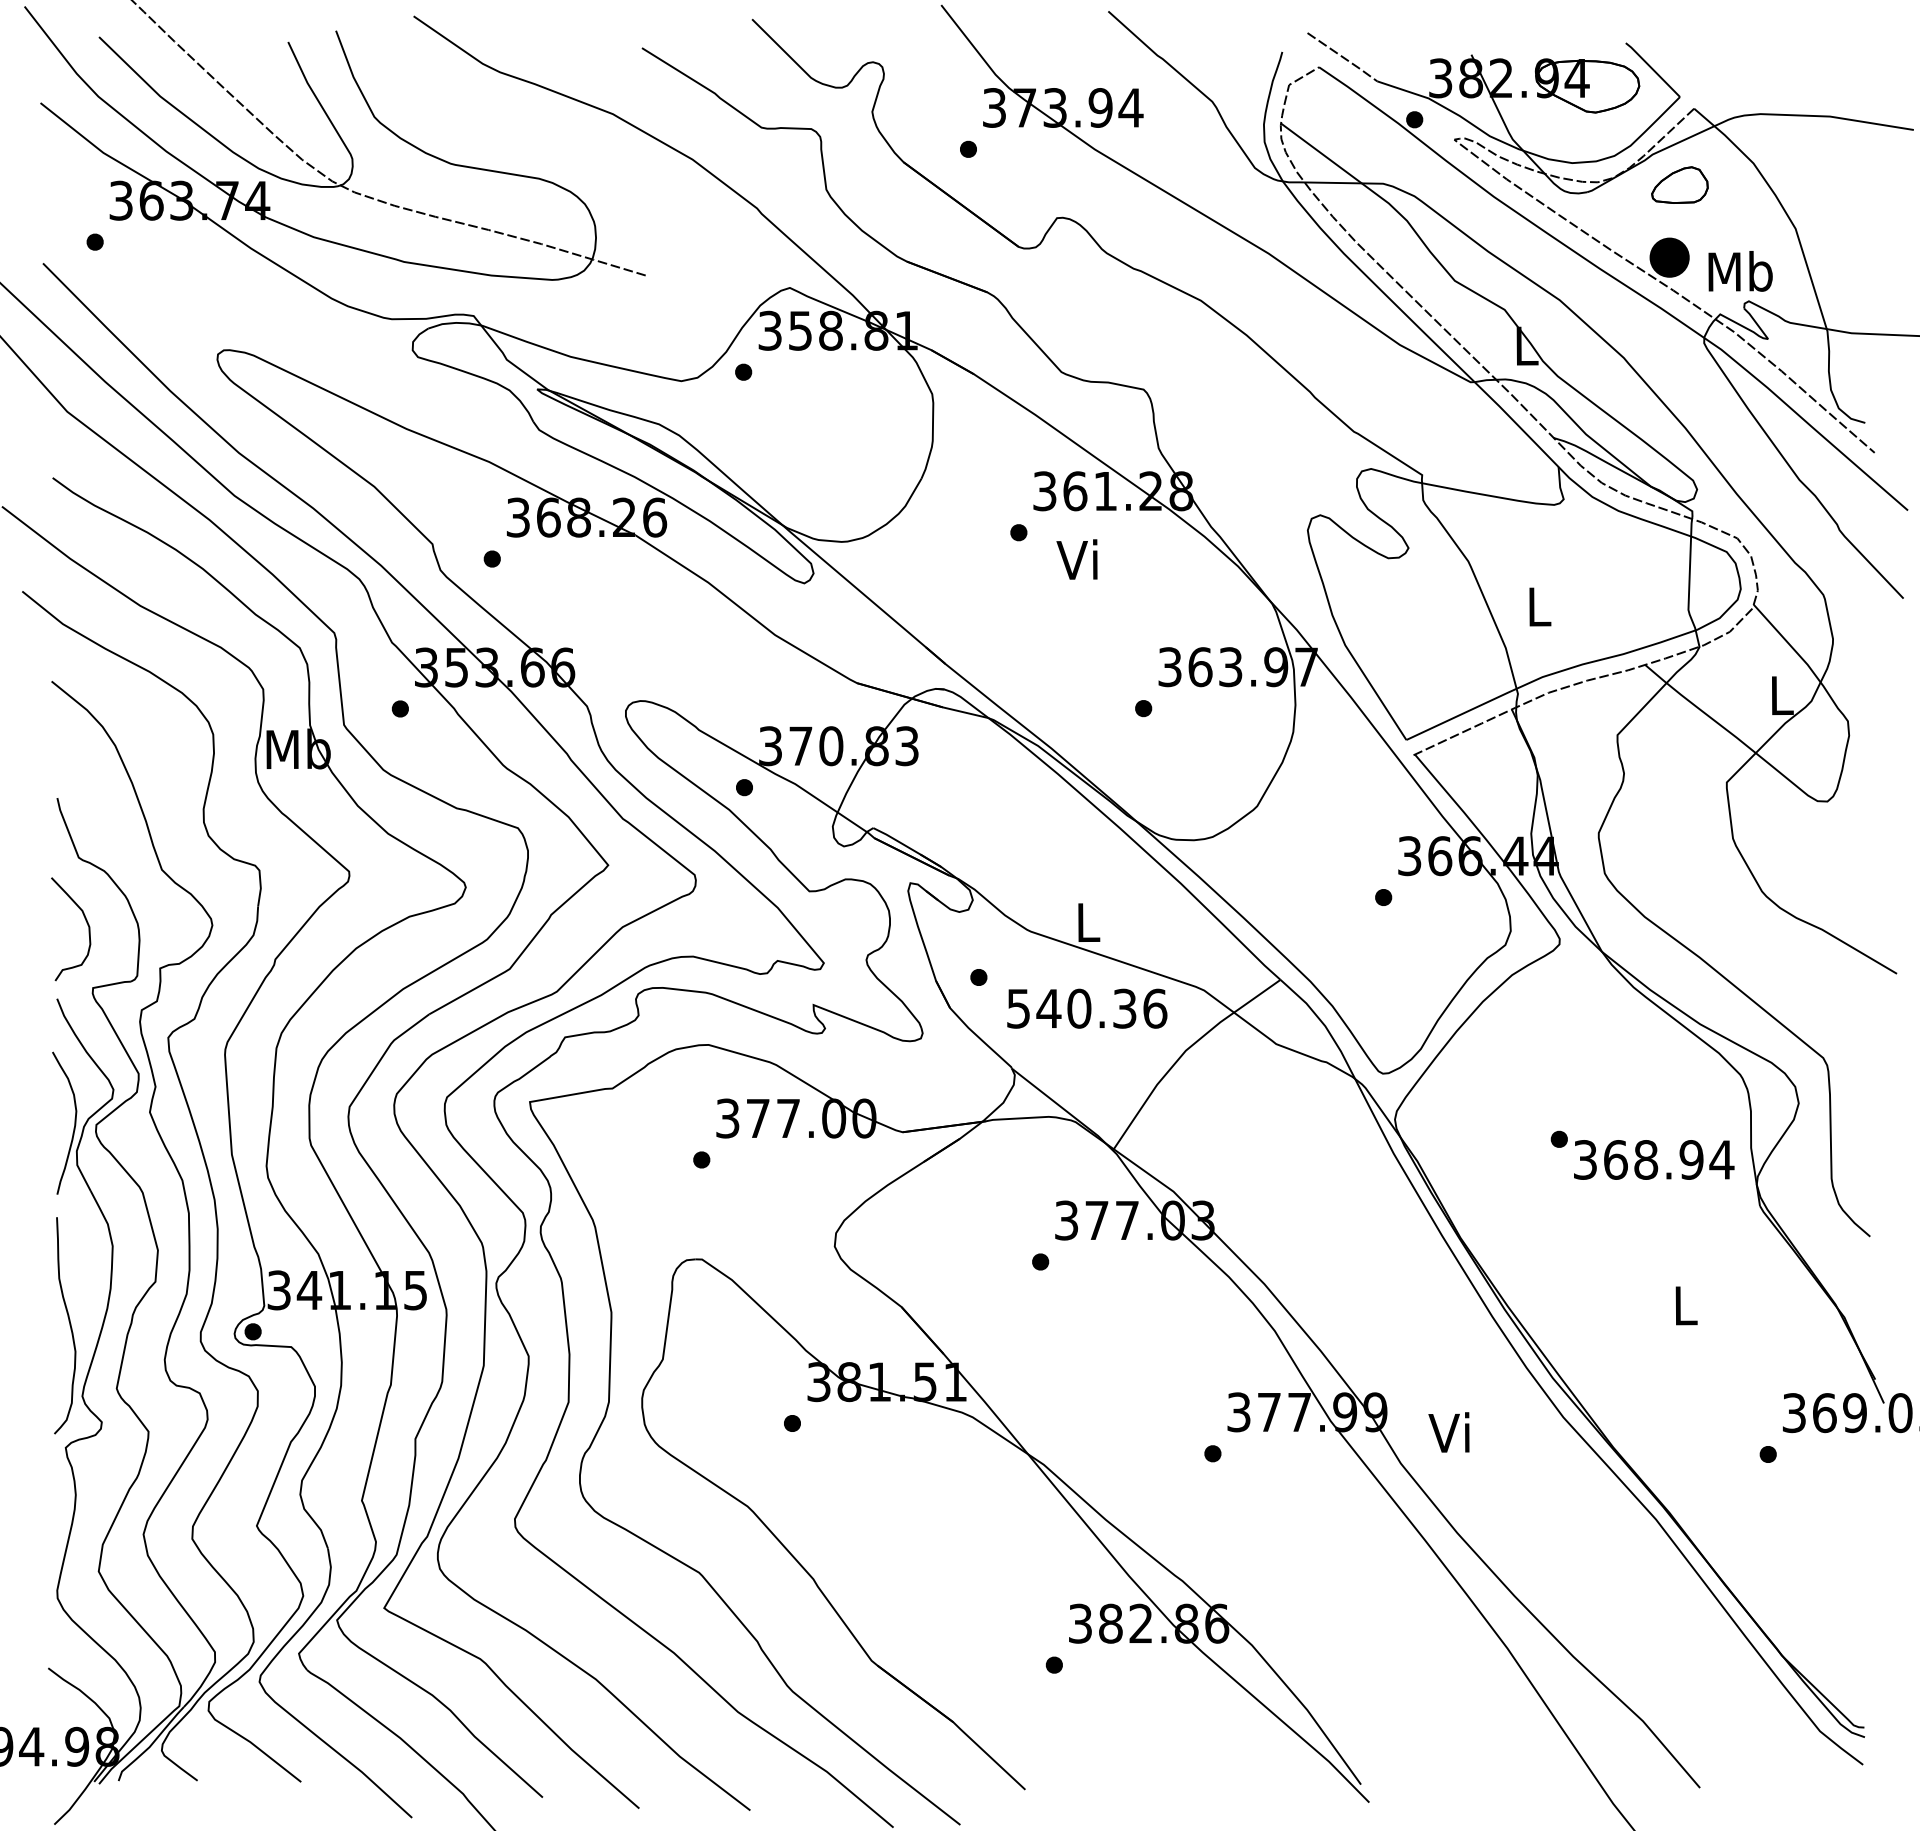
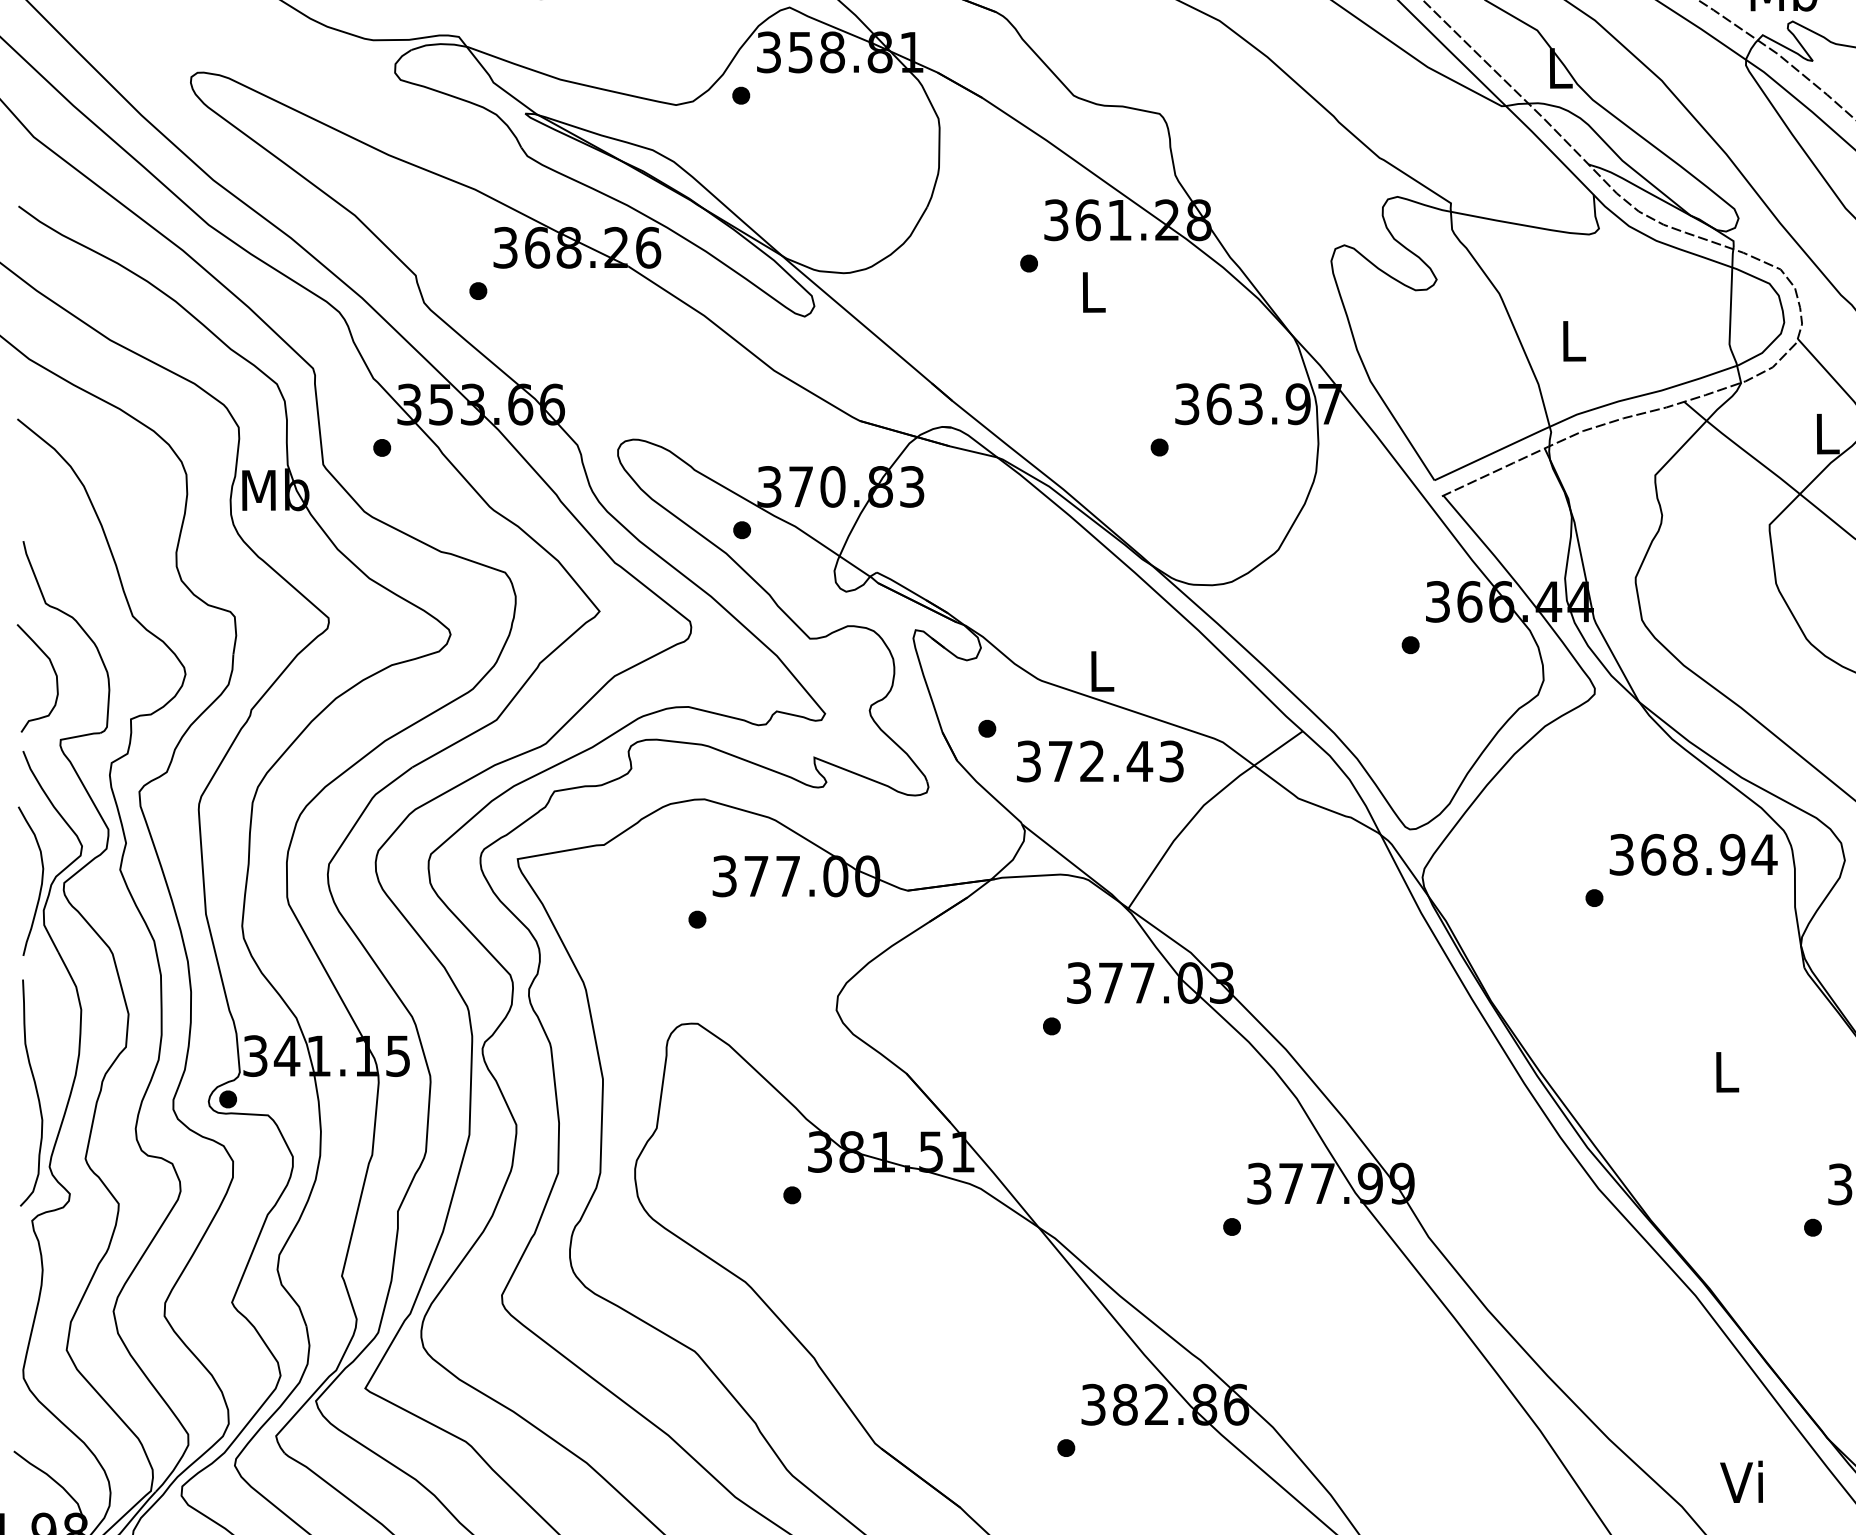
text: (1076, 559) -> (1089, 291), Vi -> L
text: (1087, 1008) -> (1100, 761), 540.36 -> 372.43
text: (1654, 1159) -> (1693, 854), moved
text: (1448, 1432) -> (1741, 1481), moved

